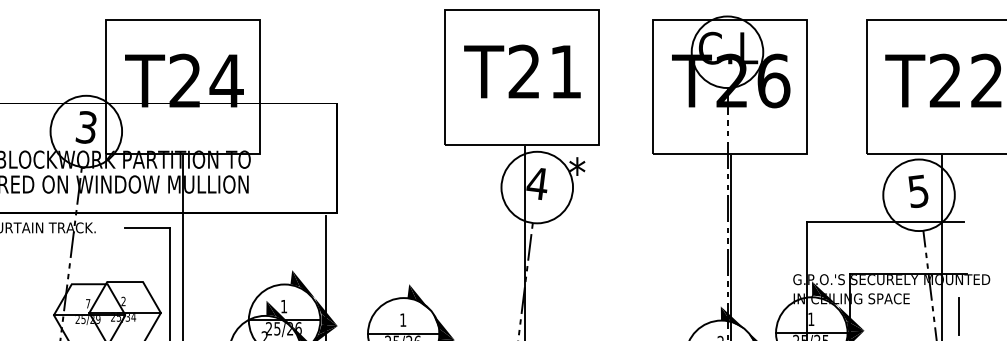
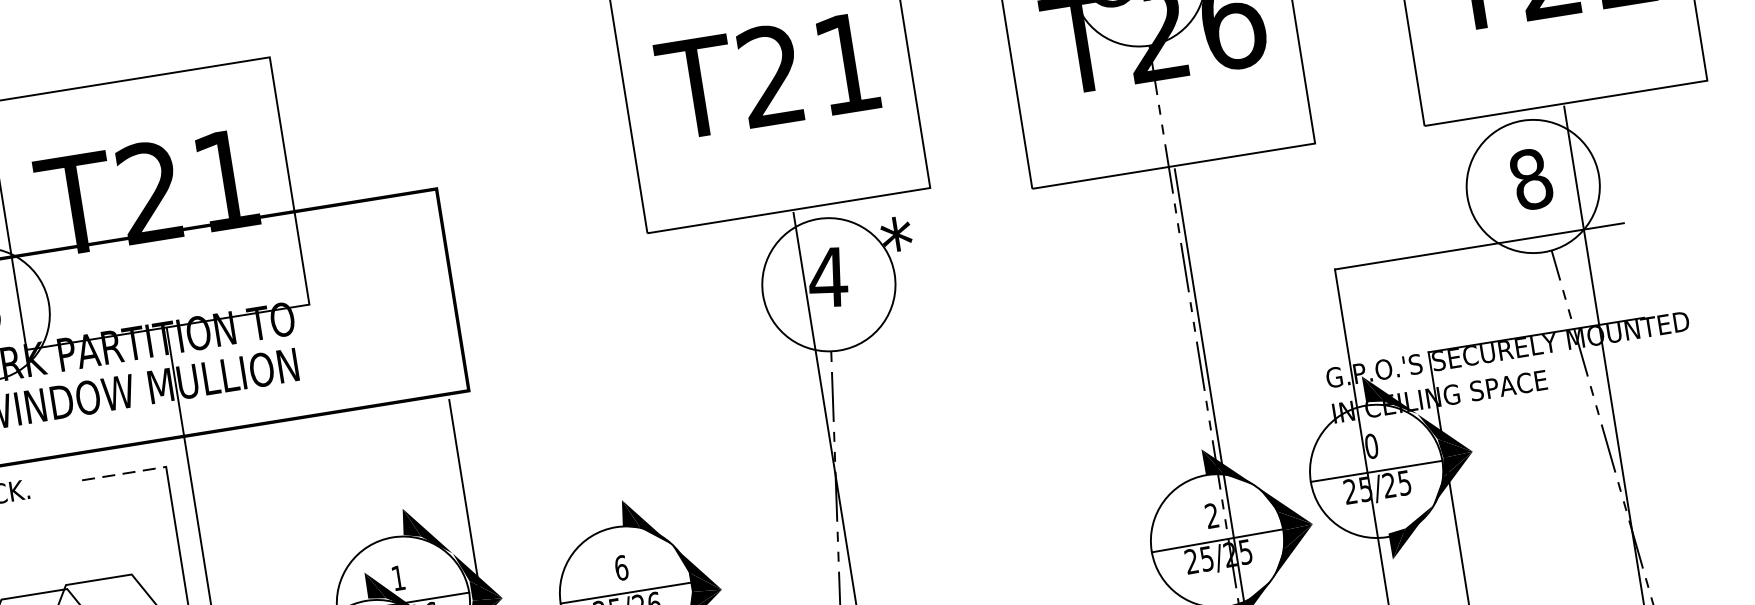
text: (226, 80) -> (225, 179), T24 -> T21
text: (918, 191) -> (1531, 179), 5 -> 8
line: (147, 227) -> (123, 472), solid -> dashed
line: (959, 316) -> (1643, 397), removed
text: (403, 319) -> (621, 566), 1 -> 6
text: (811, 319) -> (1372, 446), 1 -> 0

